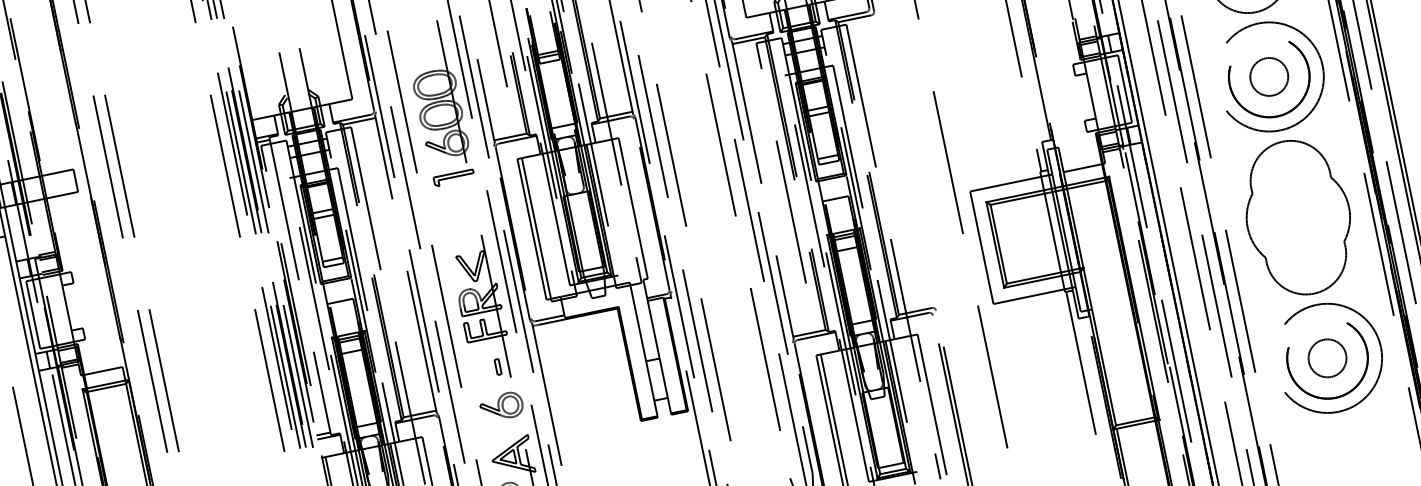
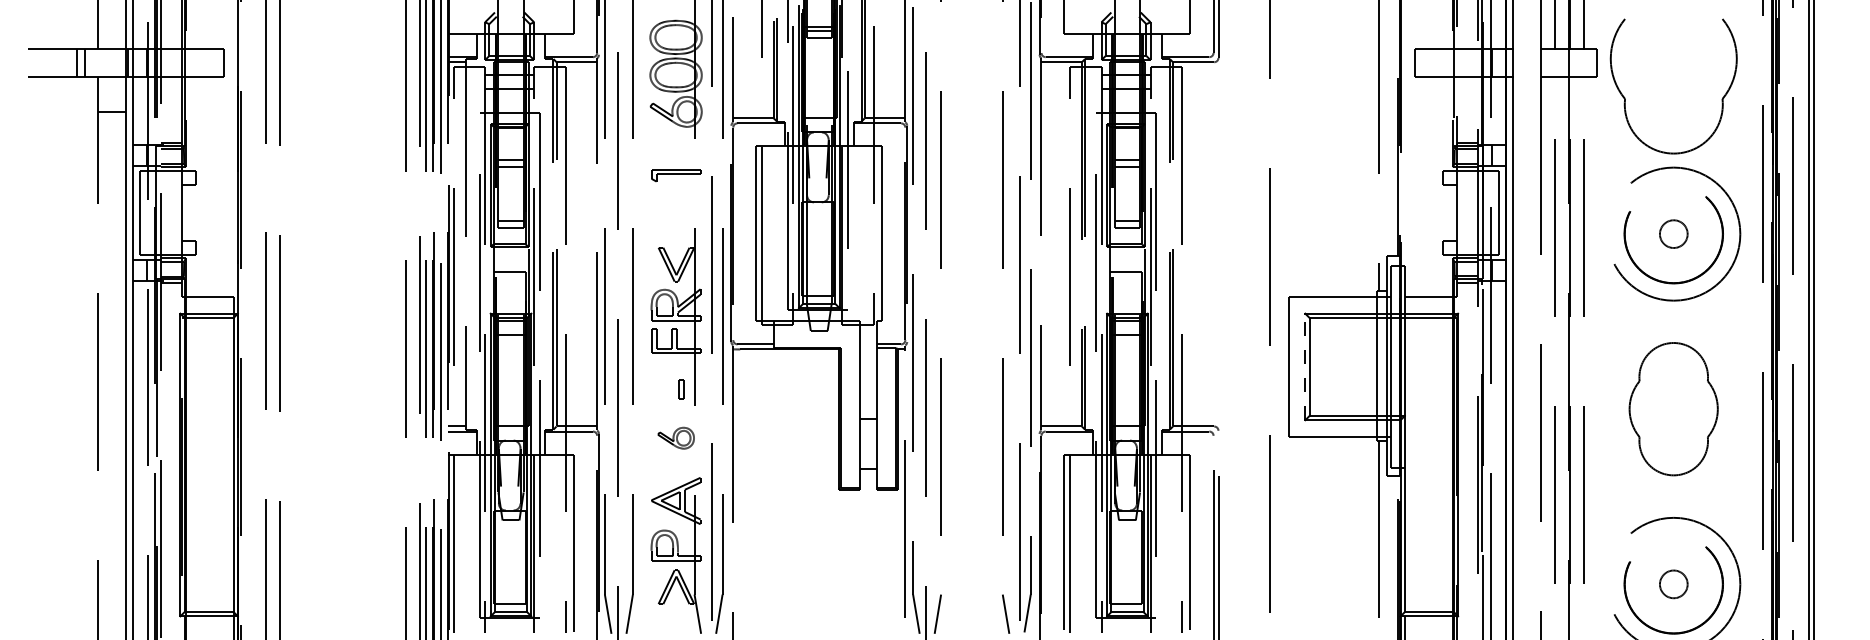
circle: (1269, 77) -> (1673, 234), size x0.6
part: (454, 178) -> (676, 175), moved
part: (1298, 217) -> (1673, 408), size x0.7
line: (995, 244) -> (1305, 366), solid -> dashed
circle: (1327, 358) -> (1673, 584), size x0.6
part: (501, 407) -> (675, 438), size x0.7

